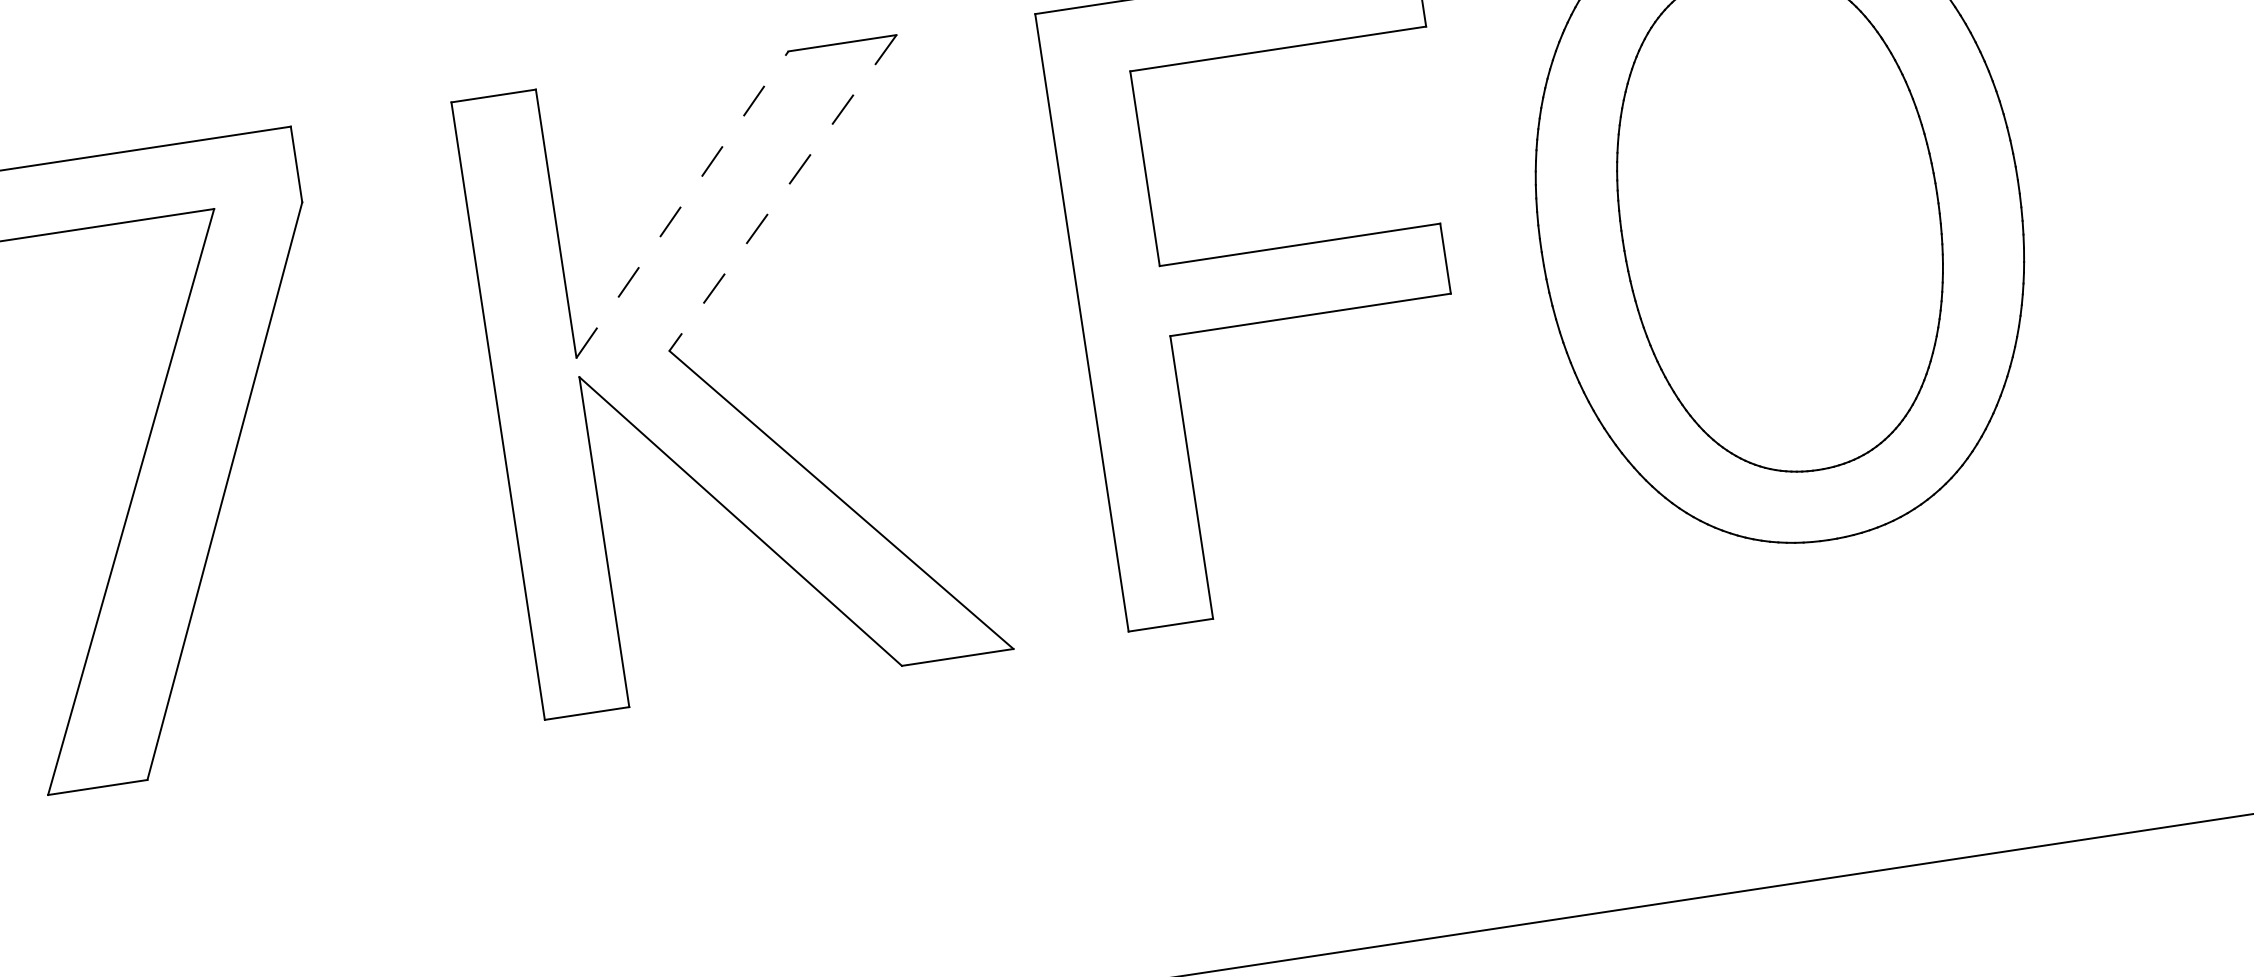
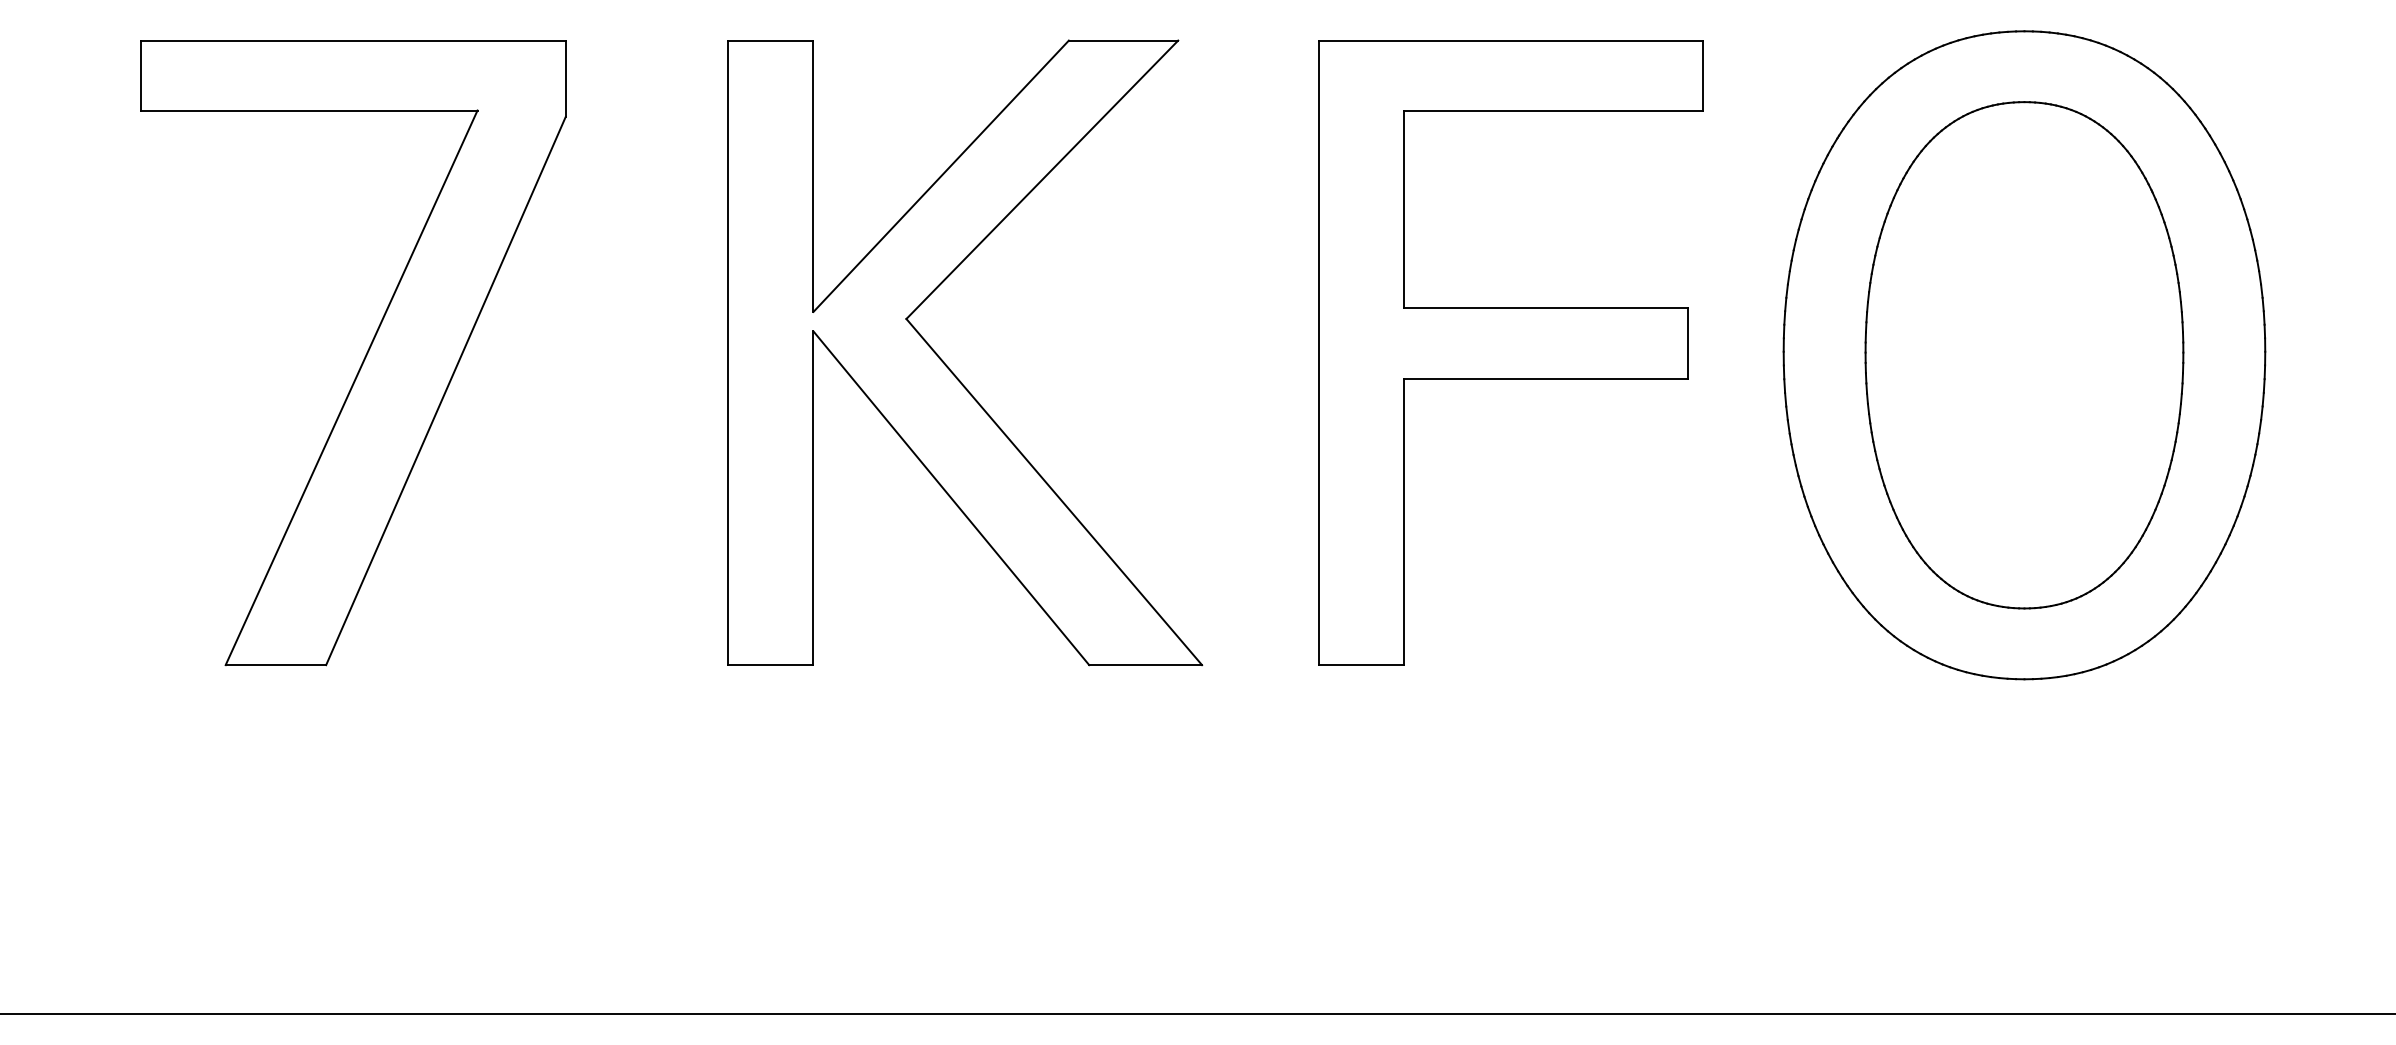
line: (783, 192) -> (1042, 179), dashed -> solid
line: (682, 203) -> (941, 175), dashed -> solid

